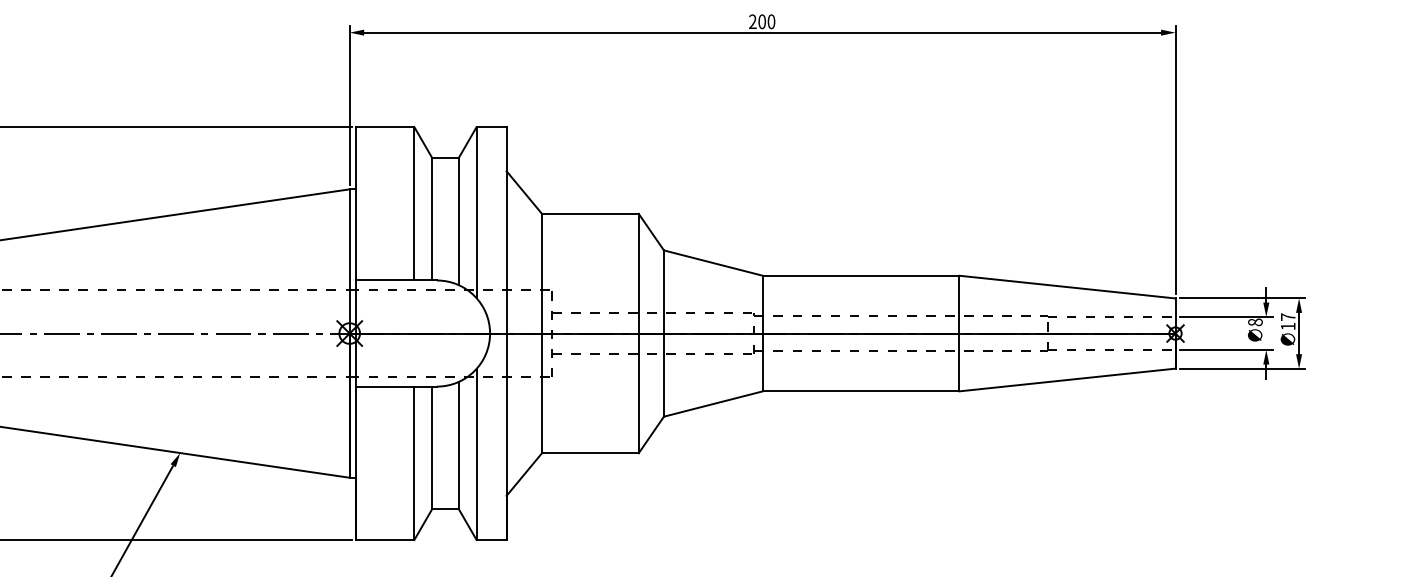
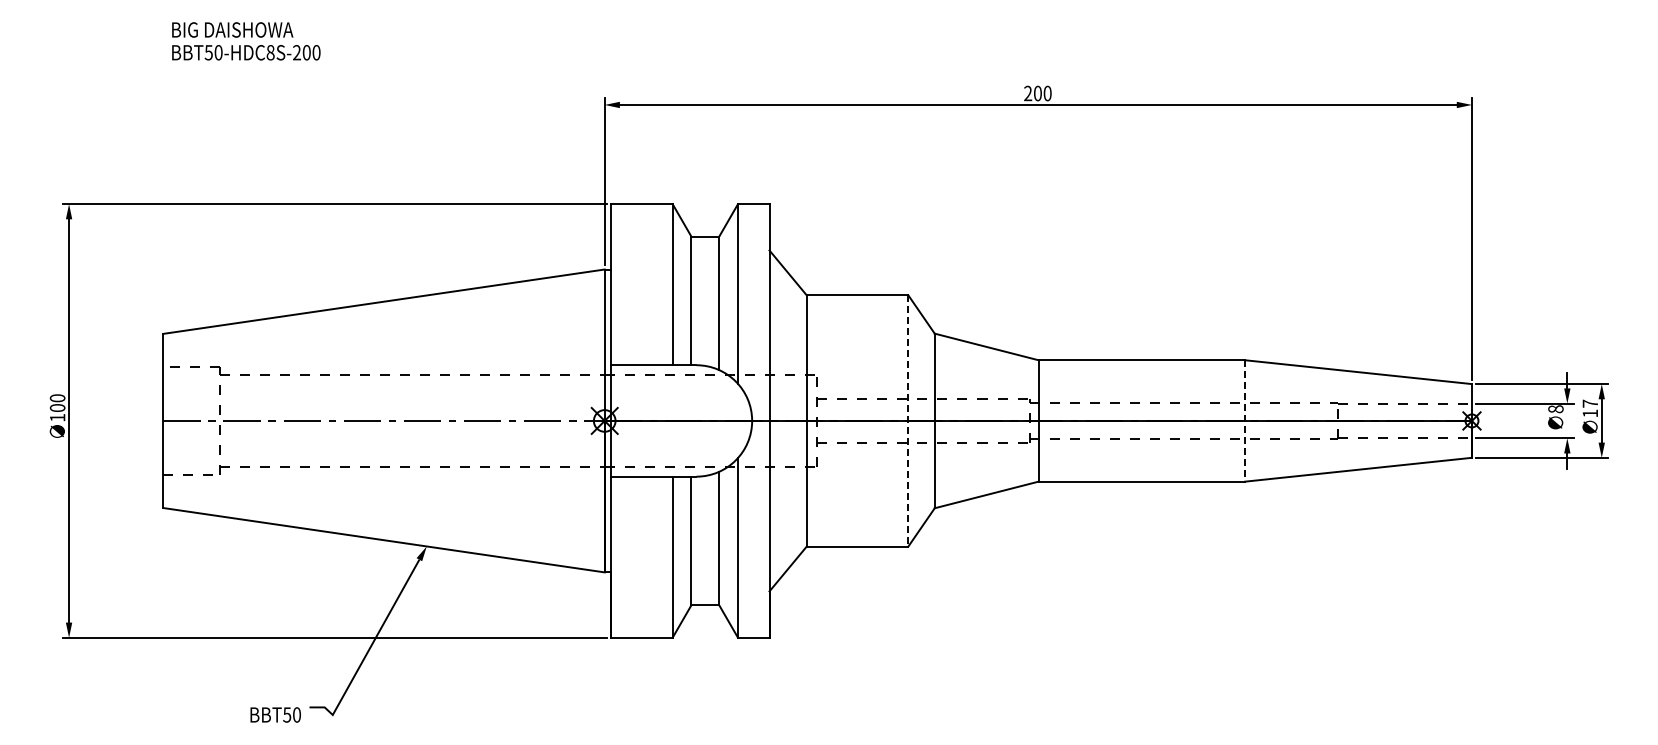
line: (638, 333) -> (908, 420), solid -> dashed
line: (959, 333) -> (1245, 420), solid -> dashed

